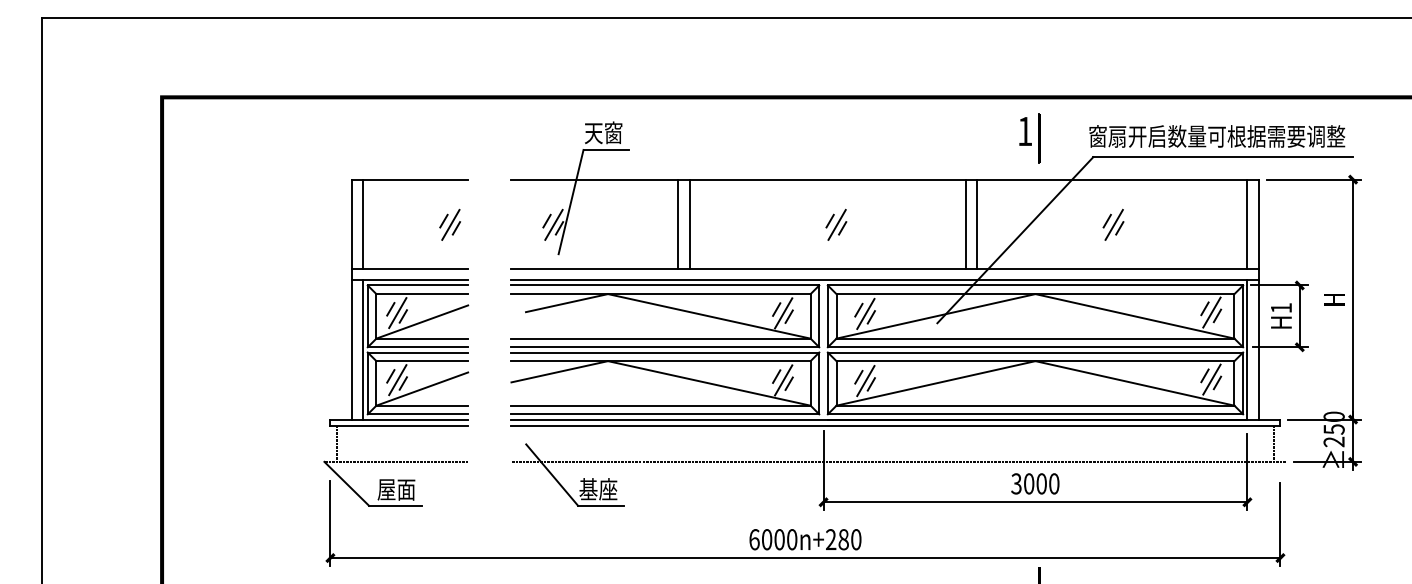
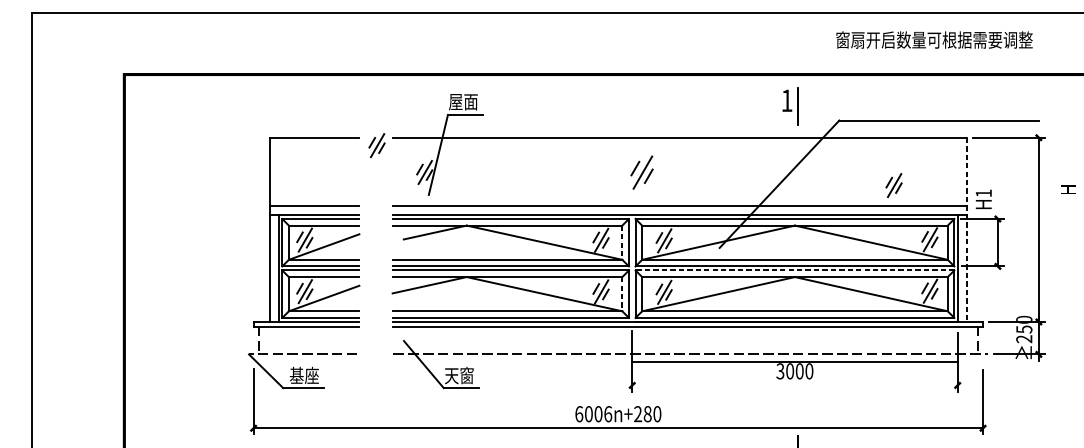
text: (603, 132) -> (463, 101), 天窗 -> 屋面
text: (1217, 136) -> (934, 40), moved
line: (363, 223) -> (279, 171), removed
line: (678, 223) -> (520, 171), removed
line: (689, 223) -> (529, 171), removed
line: (965, 223) -> (741, 171), removed
line: (977, 223) -> (750, 171), removed
line: (1247, 223) -> (957, 171), removed
part: (449, 224) -> (376, 145), moved
part: (836, 224) -> (642, 172), size x1.4
part: (1113, 224) -> (894, 185), moved
line: (1258, 299) -> (966, 229), solid -> dashed
text: (1334, 299) -> (1068, 189), moved
text: (1281, 315) -> (983, 199), moved
line: (810, 316) -> (622, 242), solid -> dashed
line: (1035, 352) -> (794, 270), solid -> dashed
line: (810, 383) -> (622, 294), solid -> dashed
text: (396, 489) -> (304, 375), 屋面 -> 基座
text: (598, 489) -> (459, 375), 基座 -> 天窗
line: (1035, 502) -> (794, 362), moved
text: (792, 539) -> (608, 414), 6000n+280 -> 6006n+280

